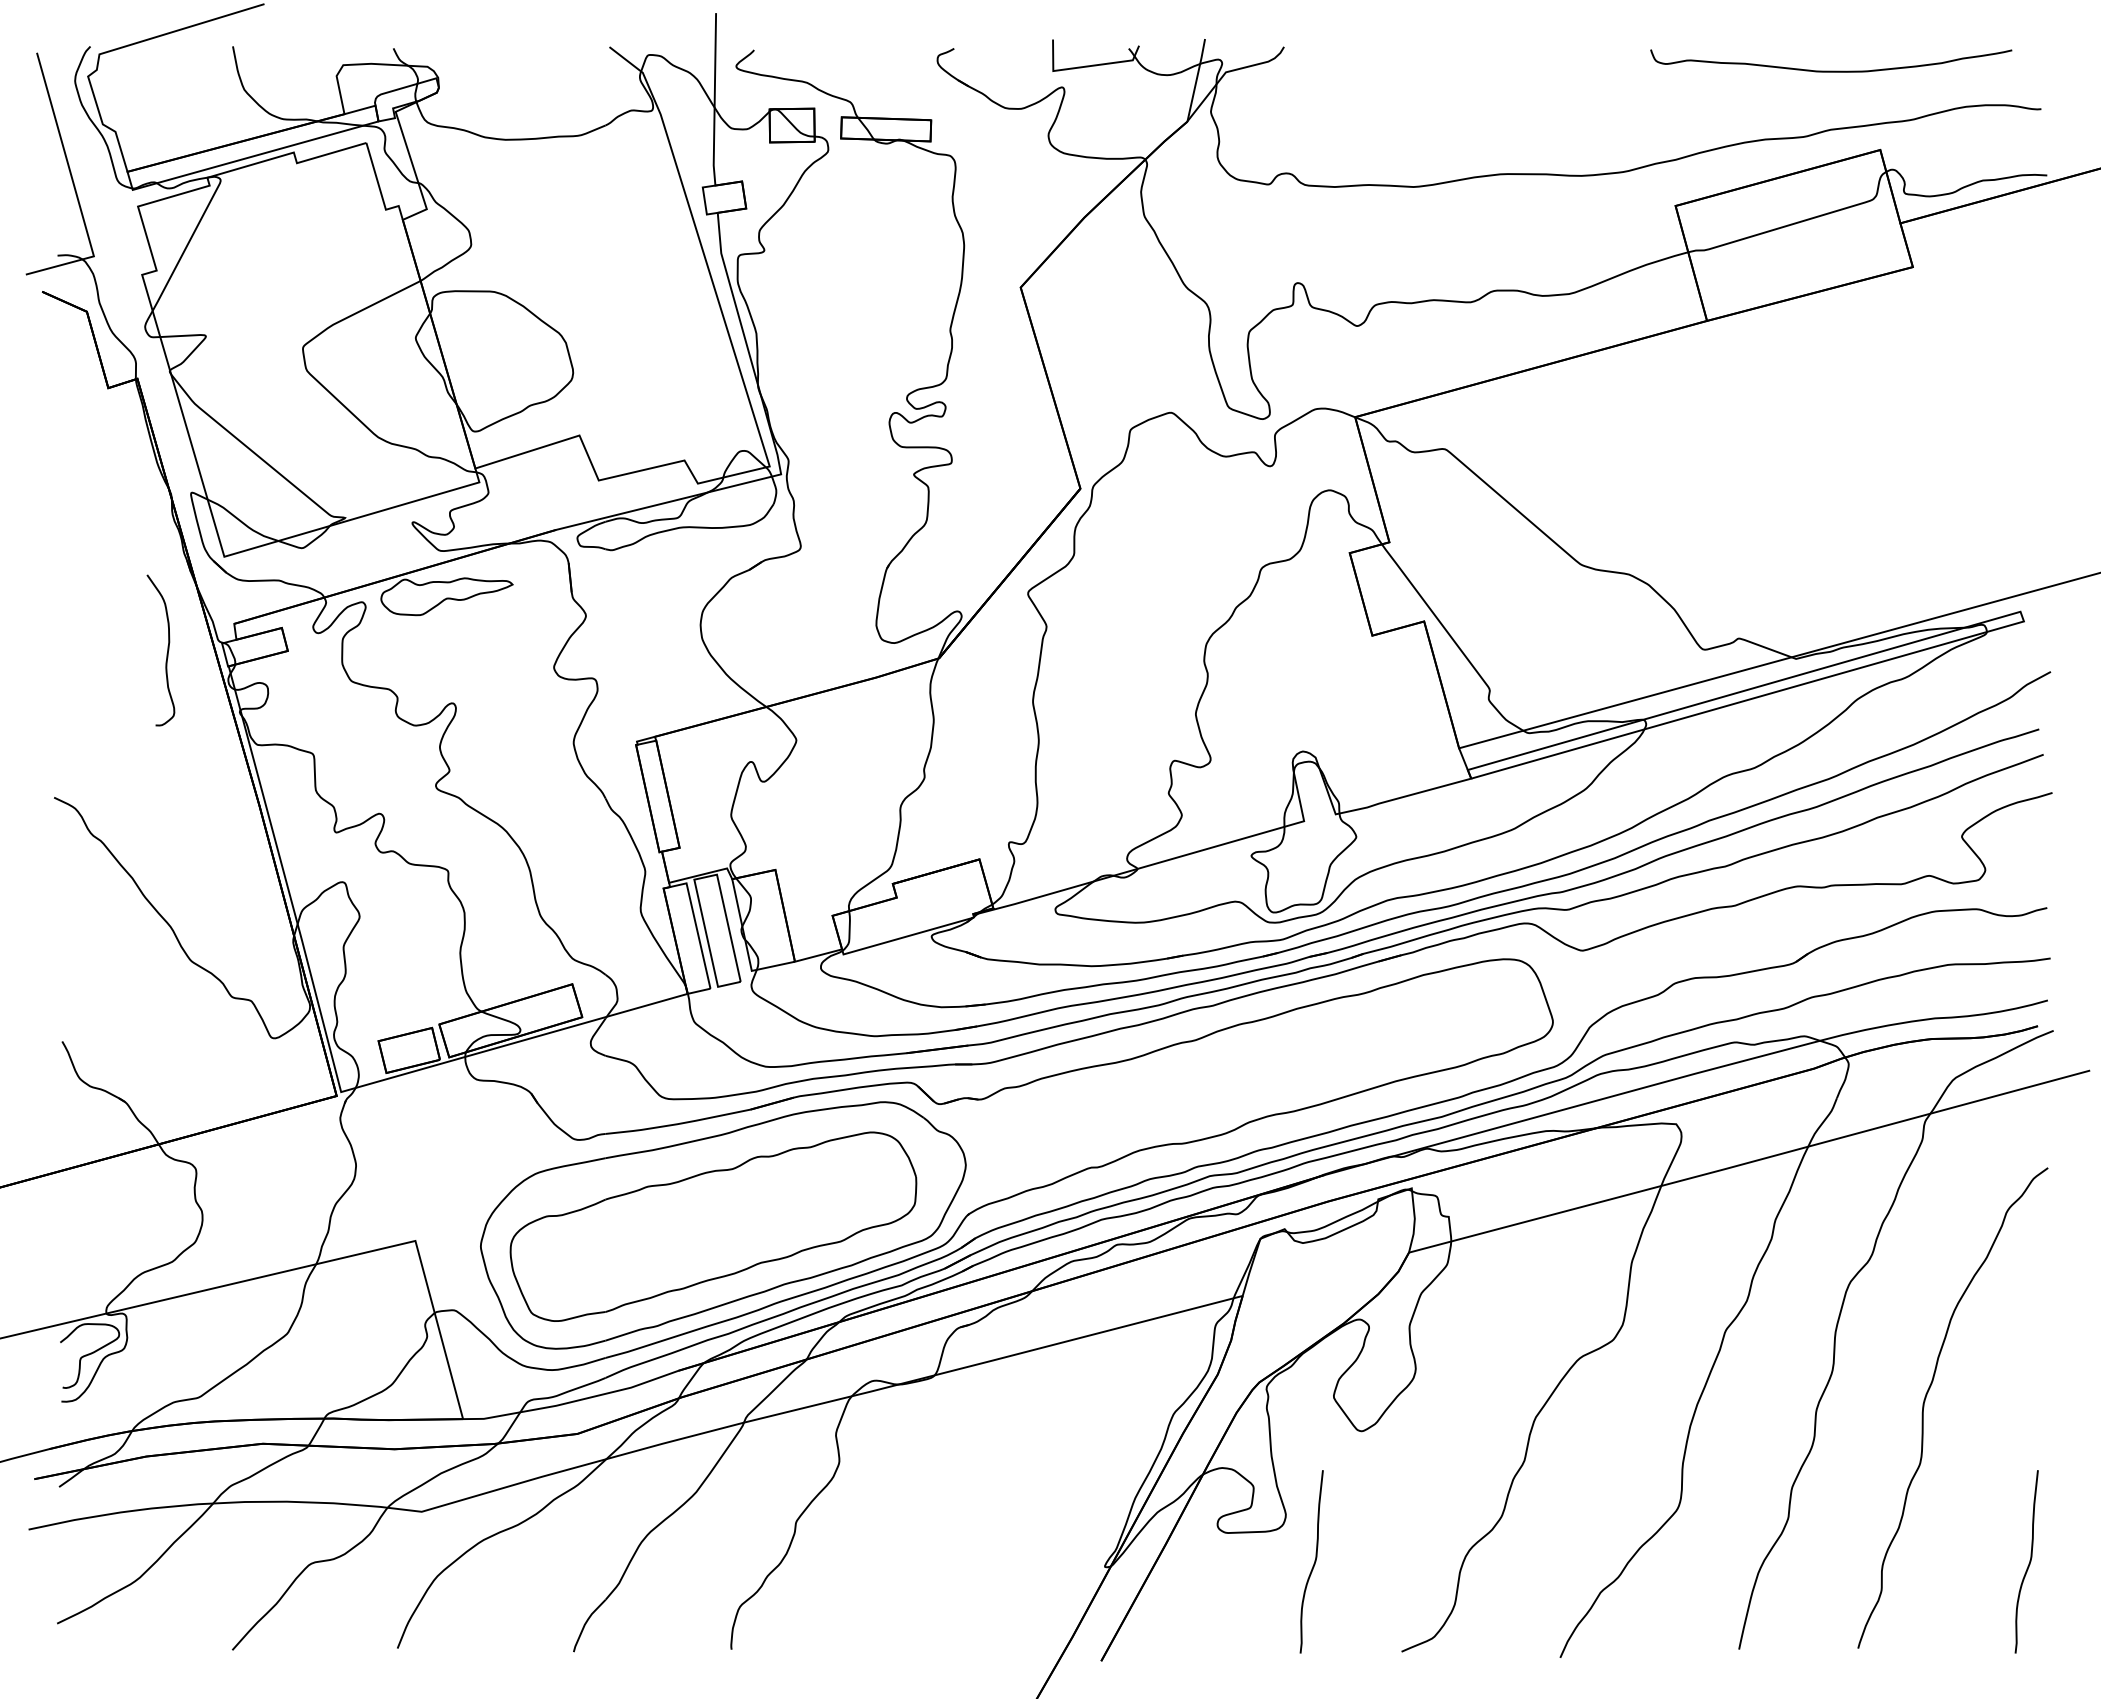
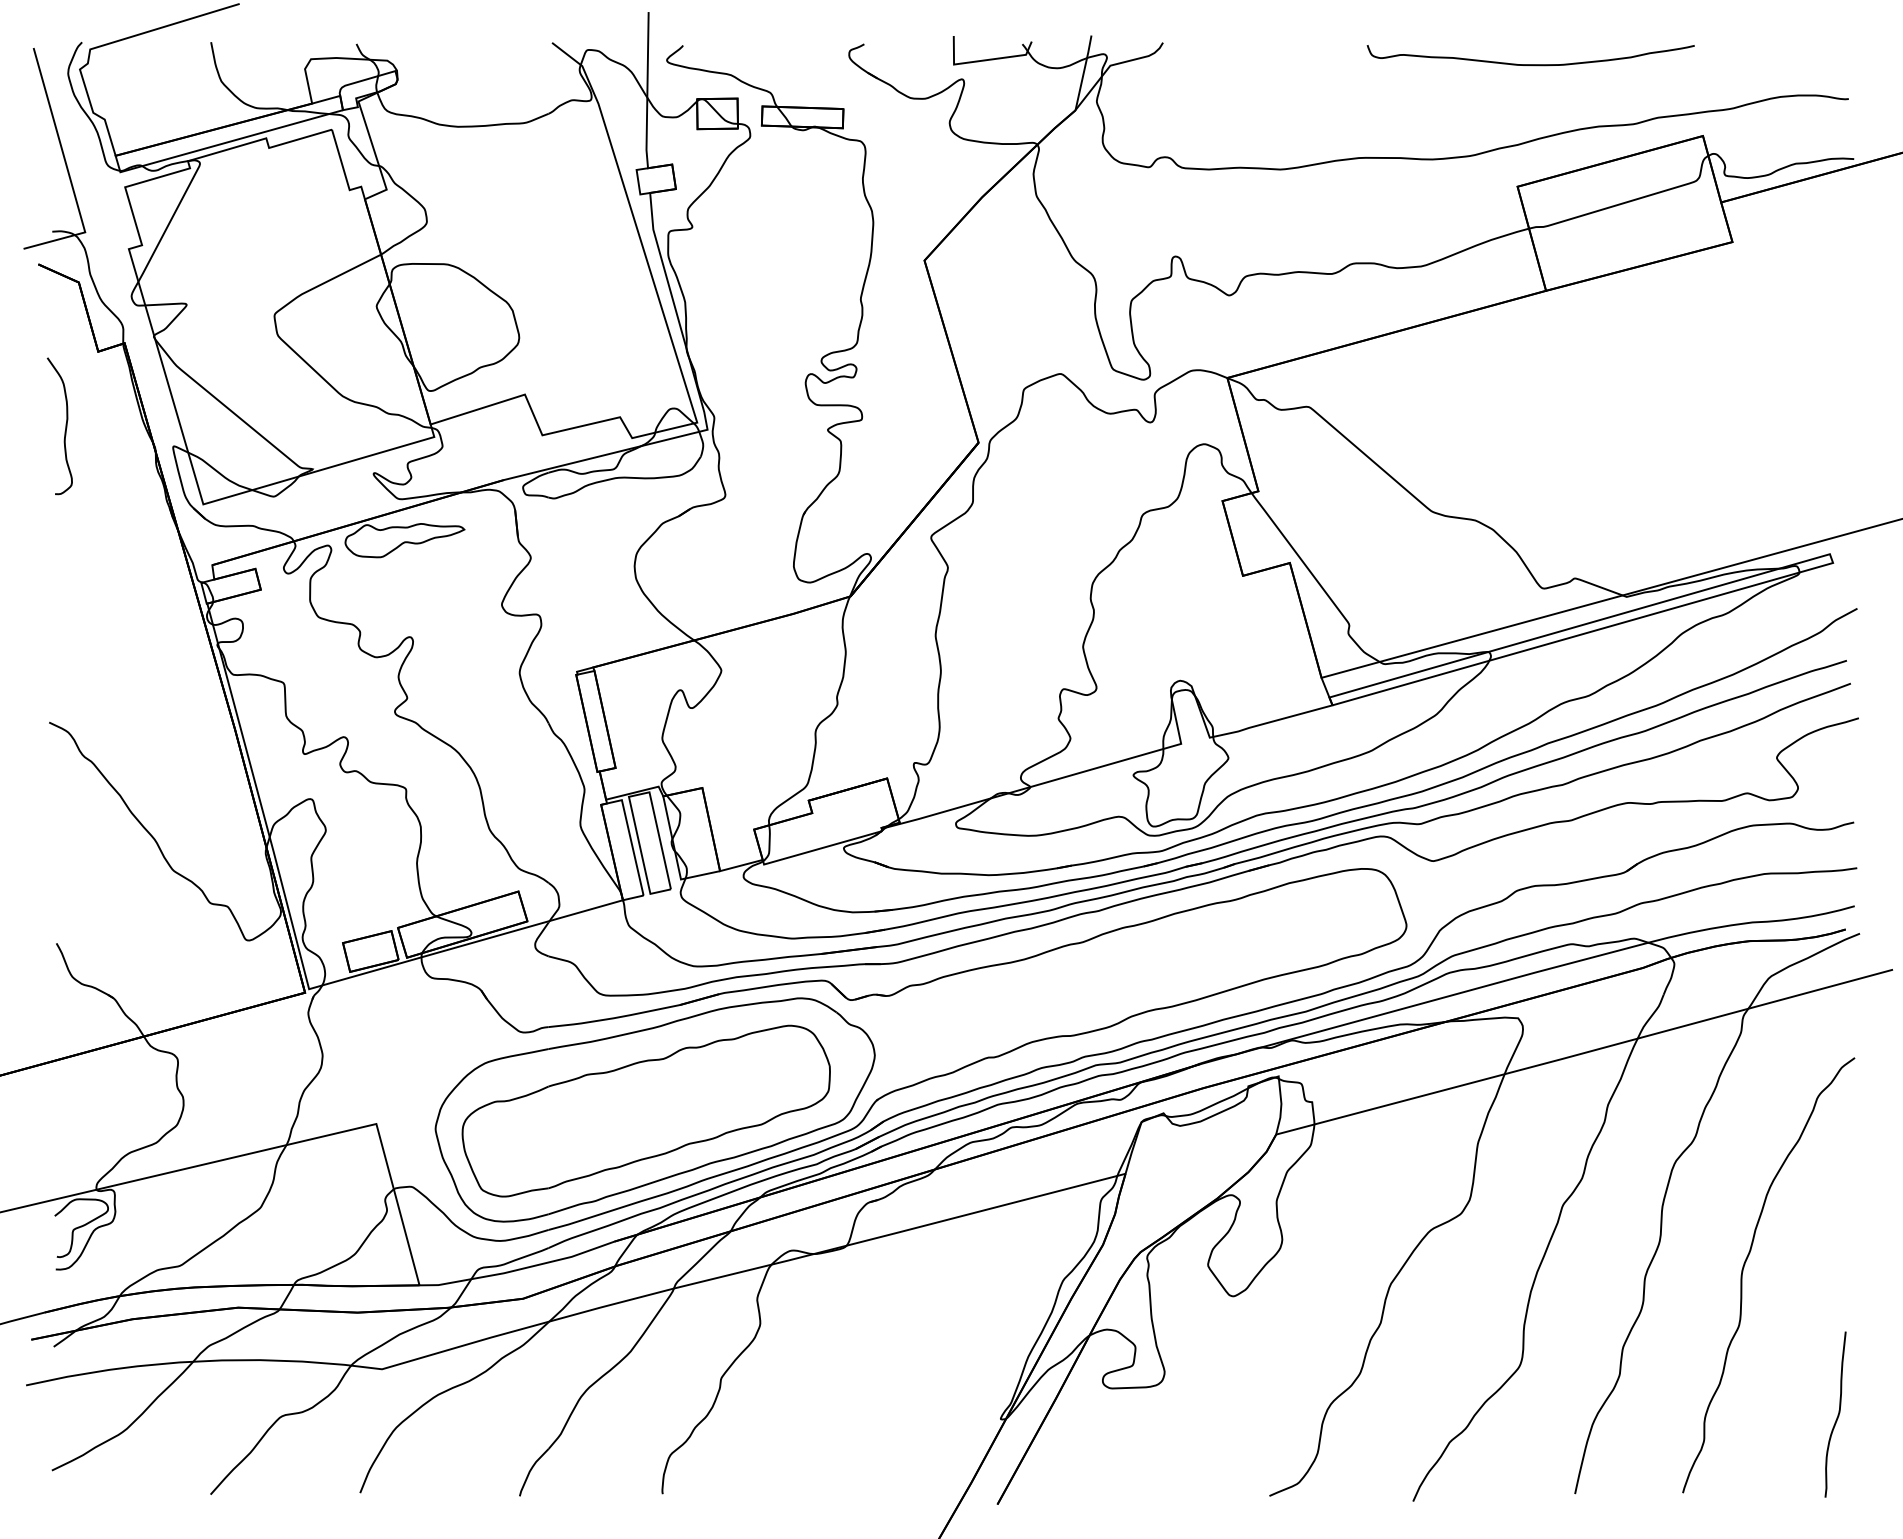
curve: (1831, 70) -> (1531, 64), moved
curve: (166, 653) -> (64, 428), moved
curve: (1313, 1563) -> (1189, 1416), removed

